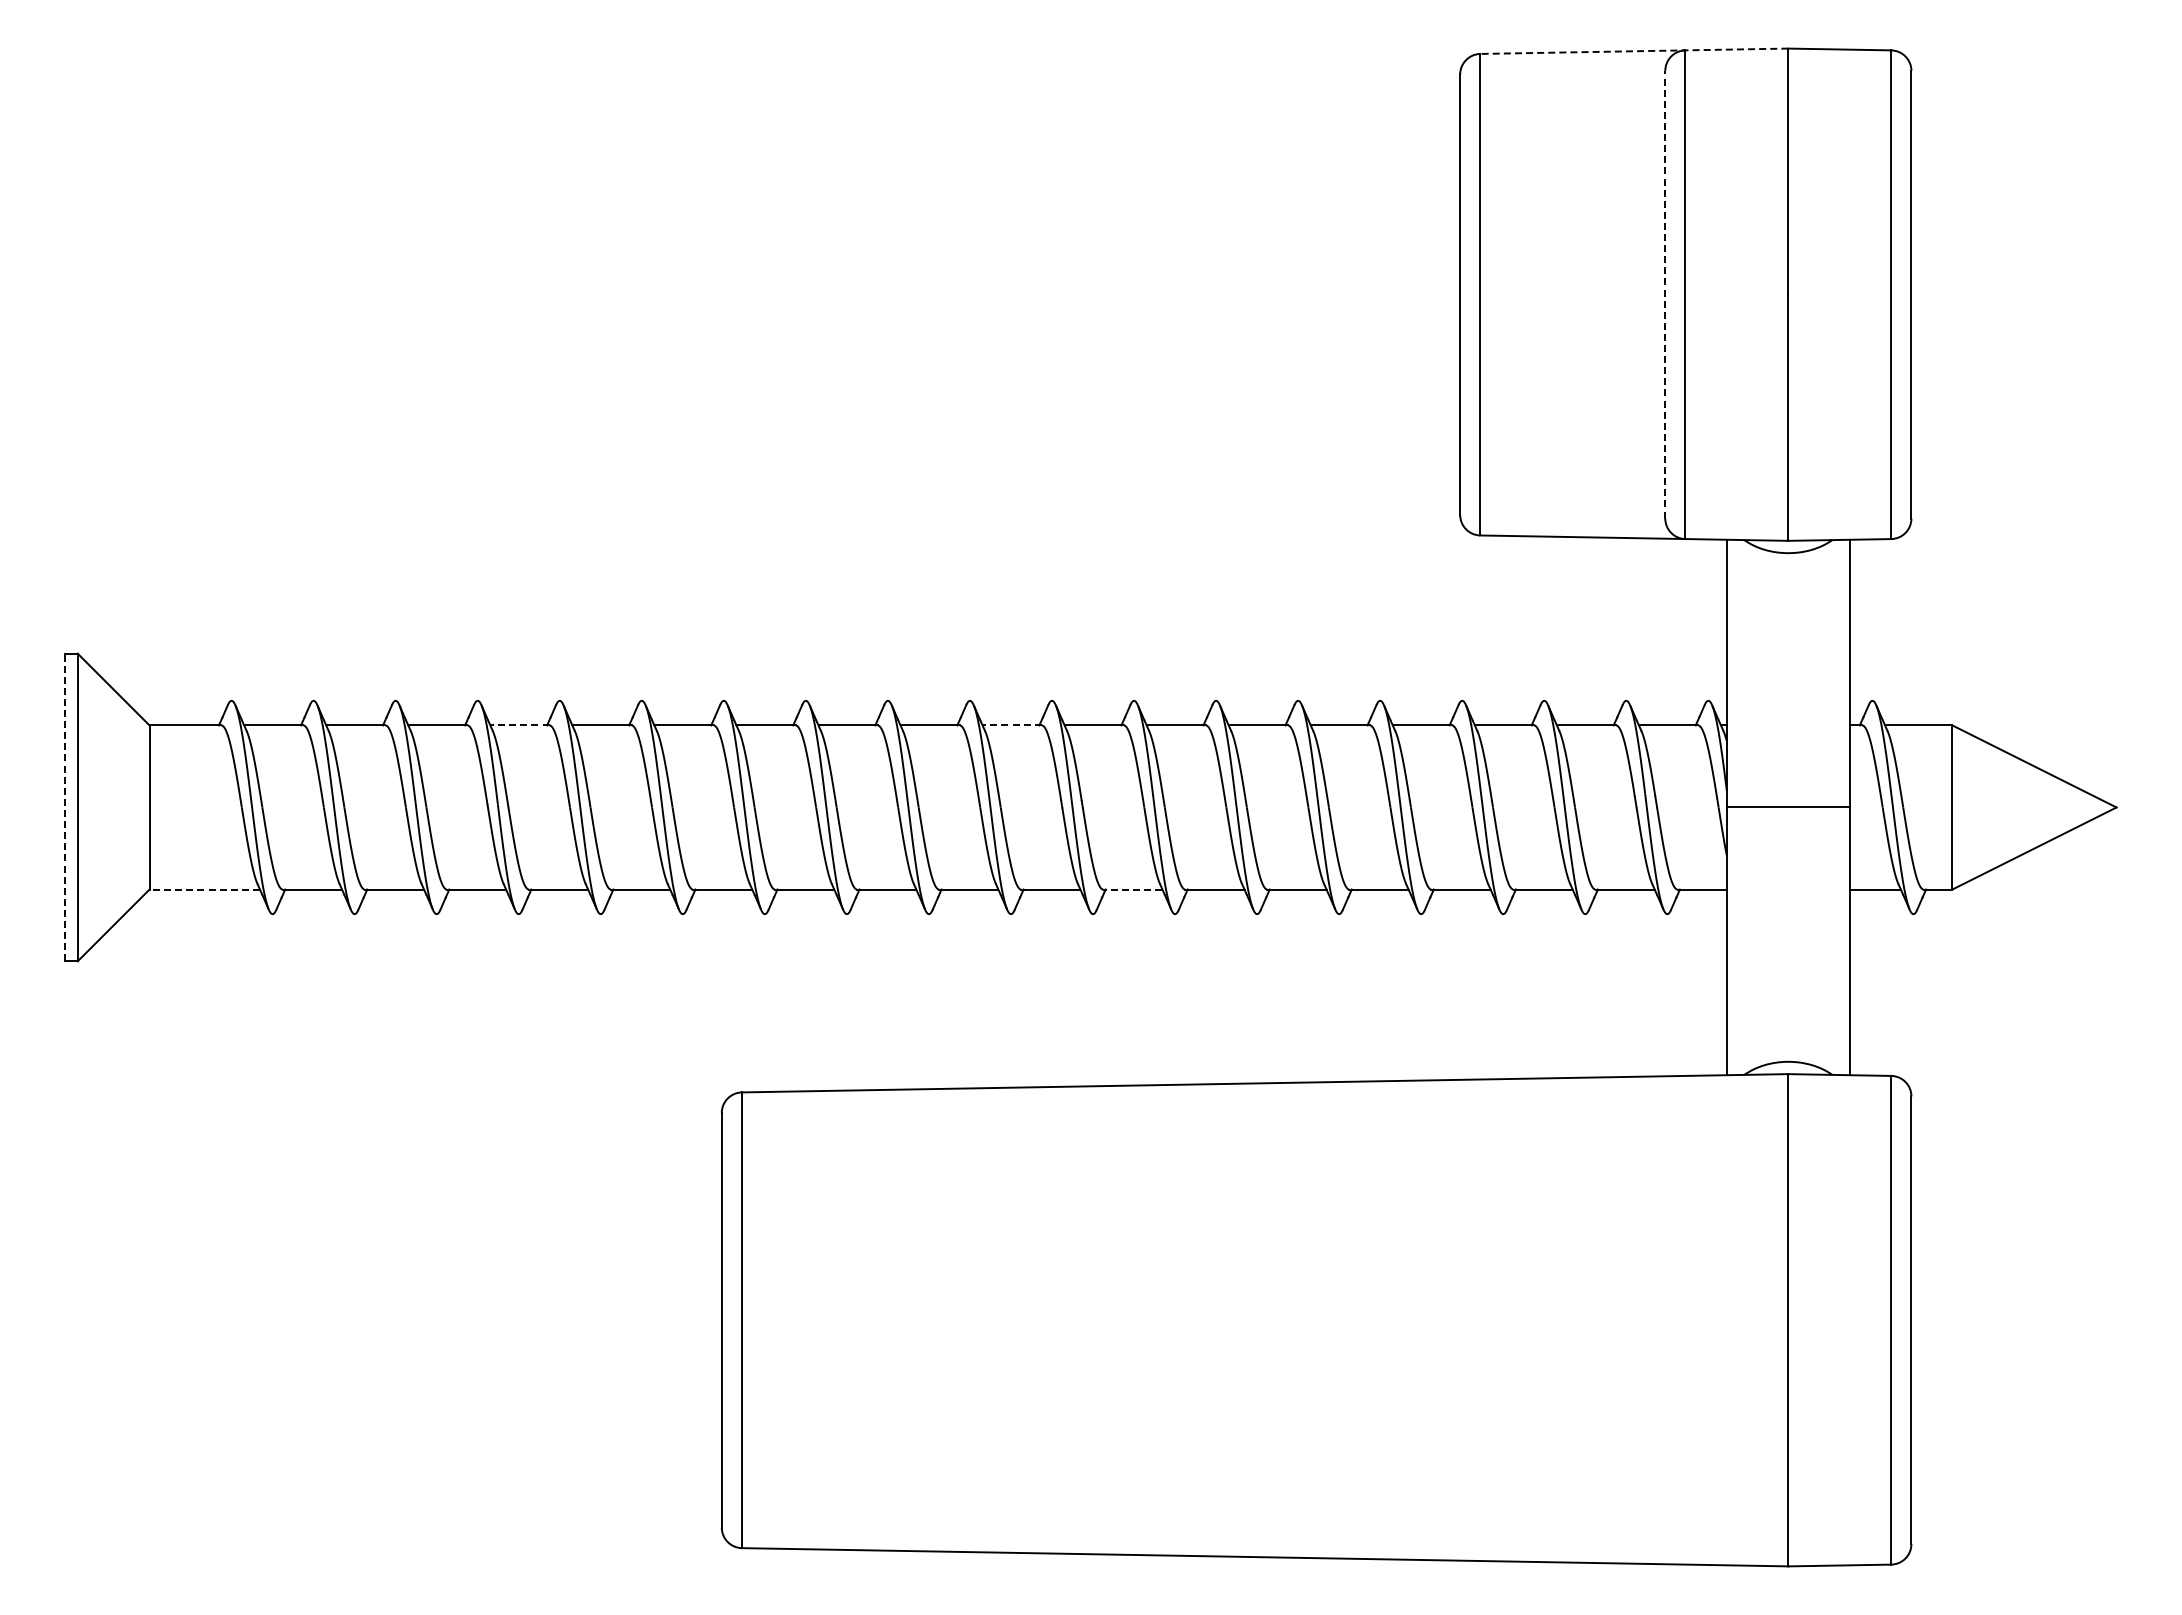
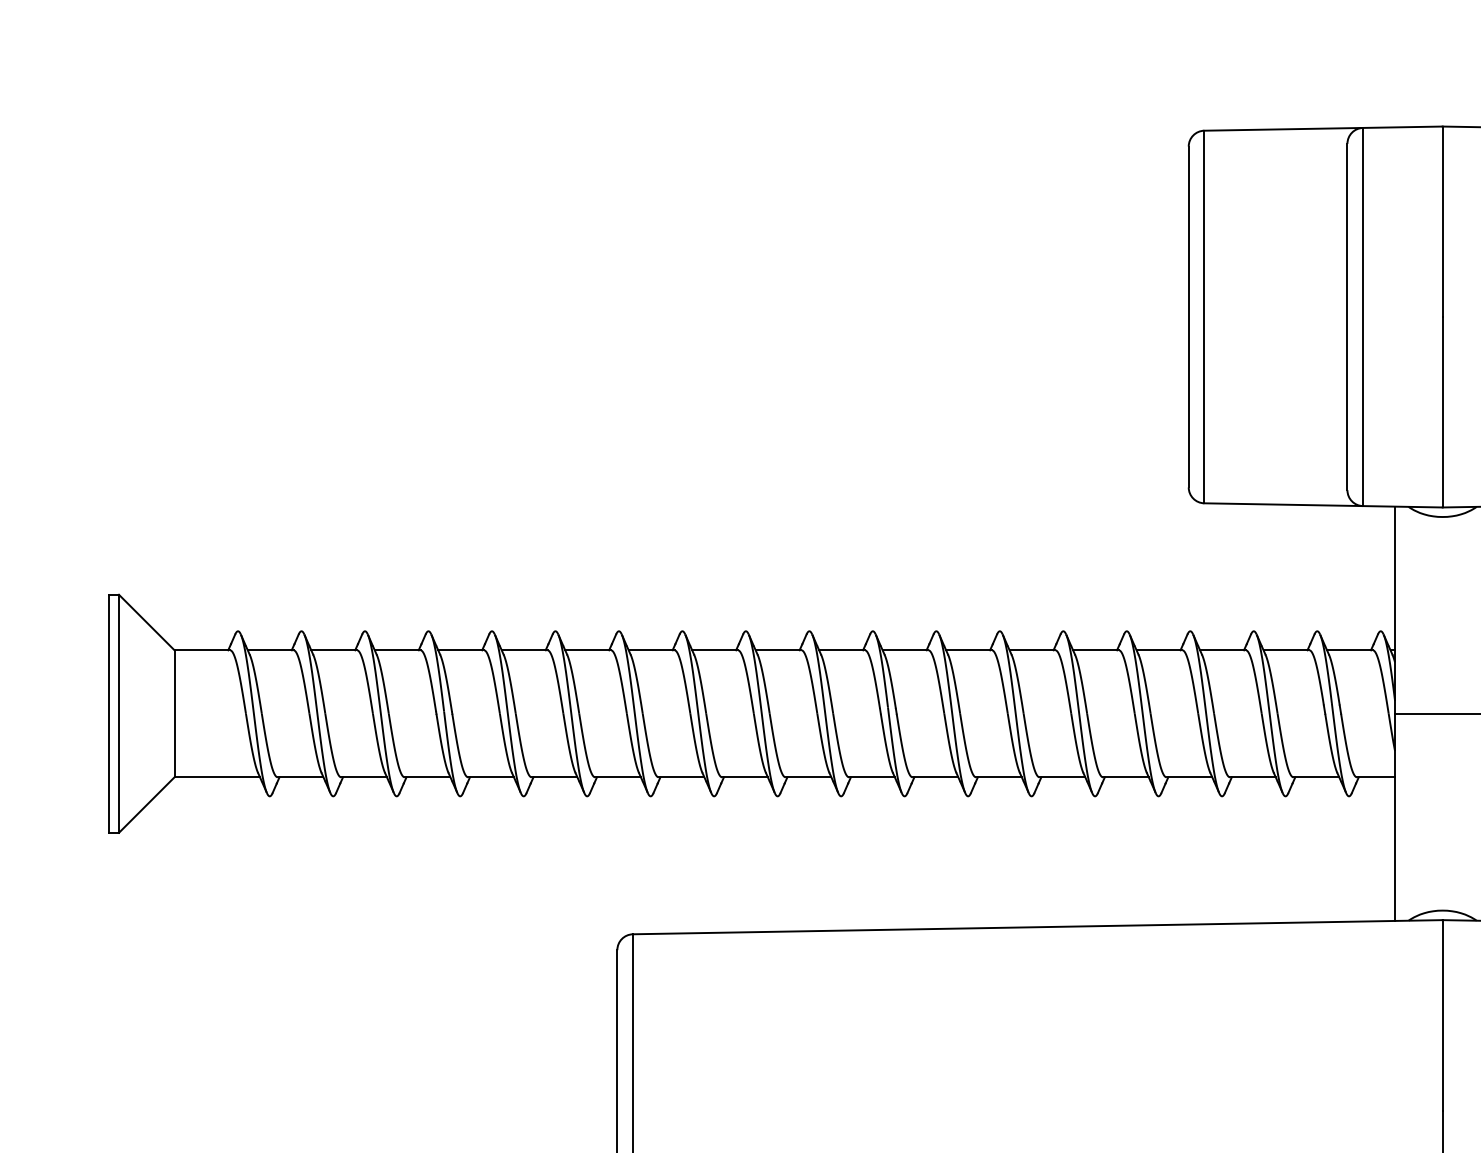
line: (1633, 51) -> (1322, 128), dashed -> solid
line: (1665, 294) -> (1347, 316), dashed -> solid
line: (519, 725) -> (460, 650), dashed -> solid
line: (1012, 725) -> (842, 650), dashed -> solid
line: (65, 807) -> (109, 713), dashed -> solid
line: (204, 889) -> (217, 777), dashed -> solid
line: (1132, 889) -> (935, 777), dashed -> solid

